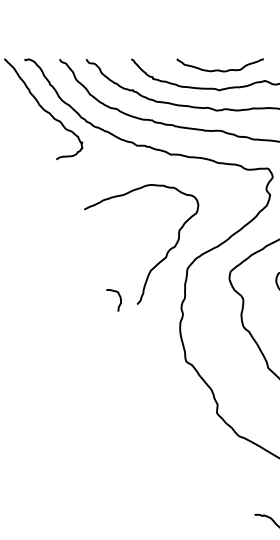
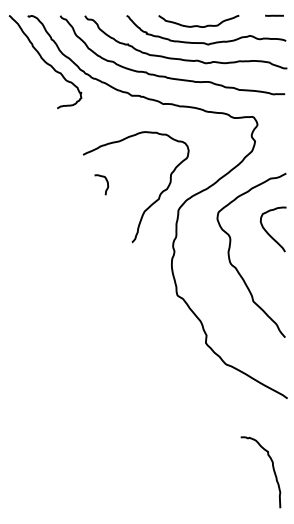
curve: (219, 69) -> (198, 25), moved
curve: (119, 297) -> (106, 182), moved

